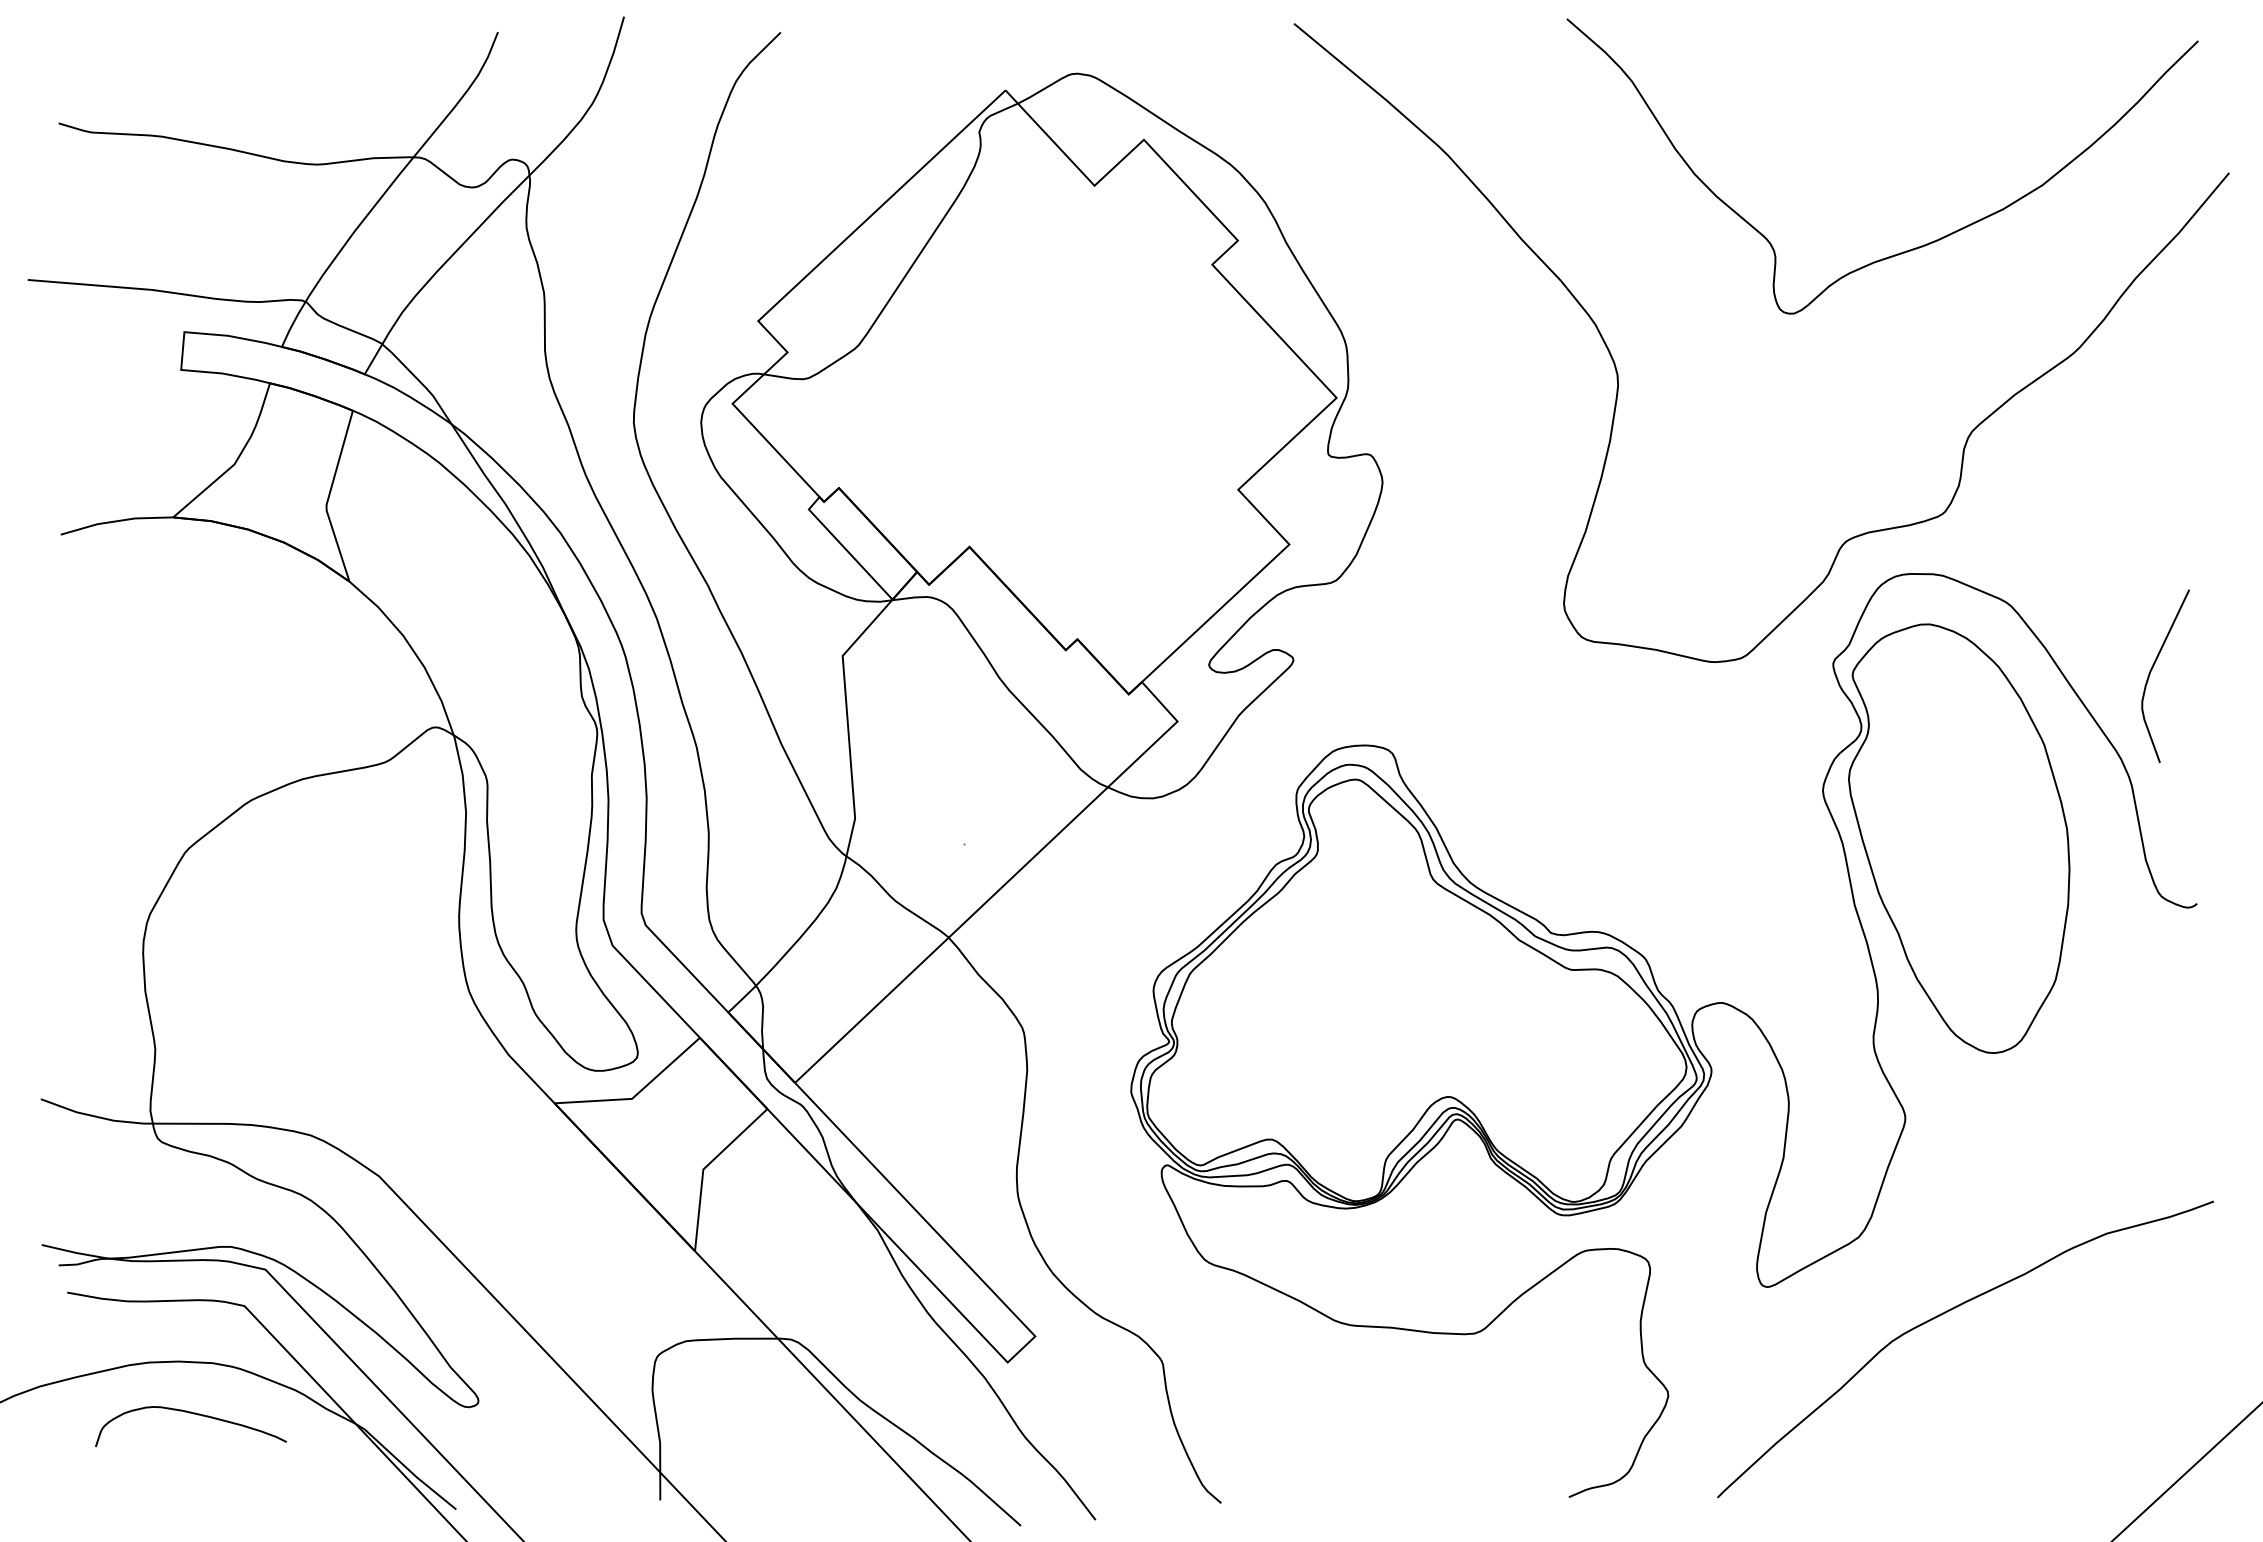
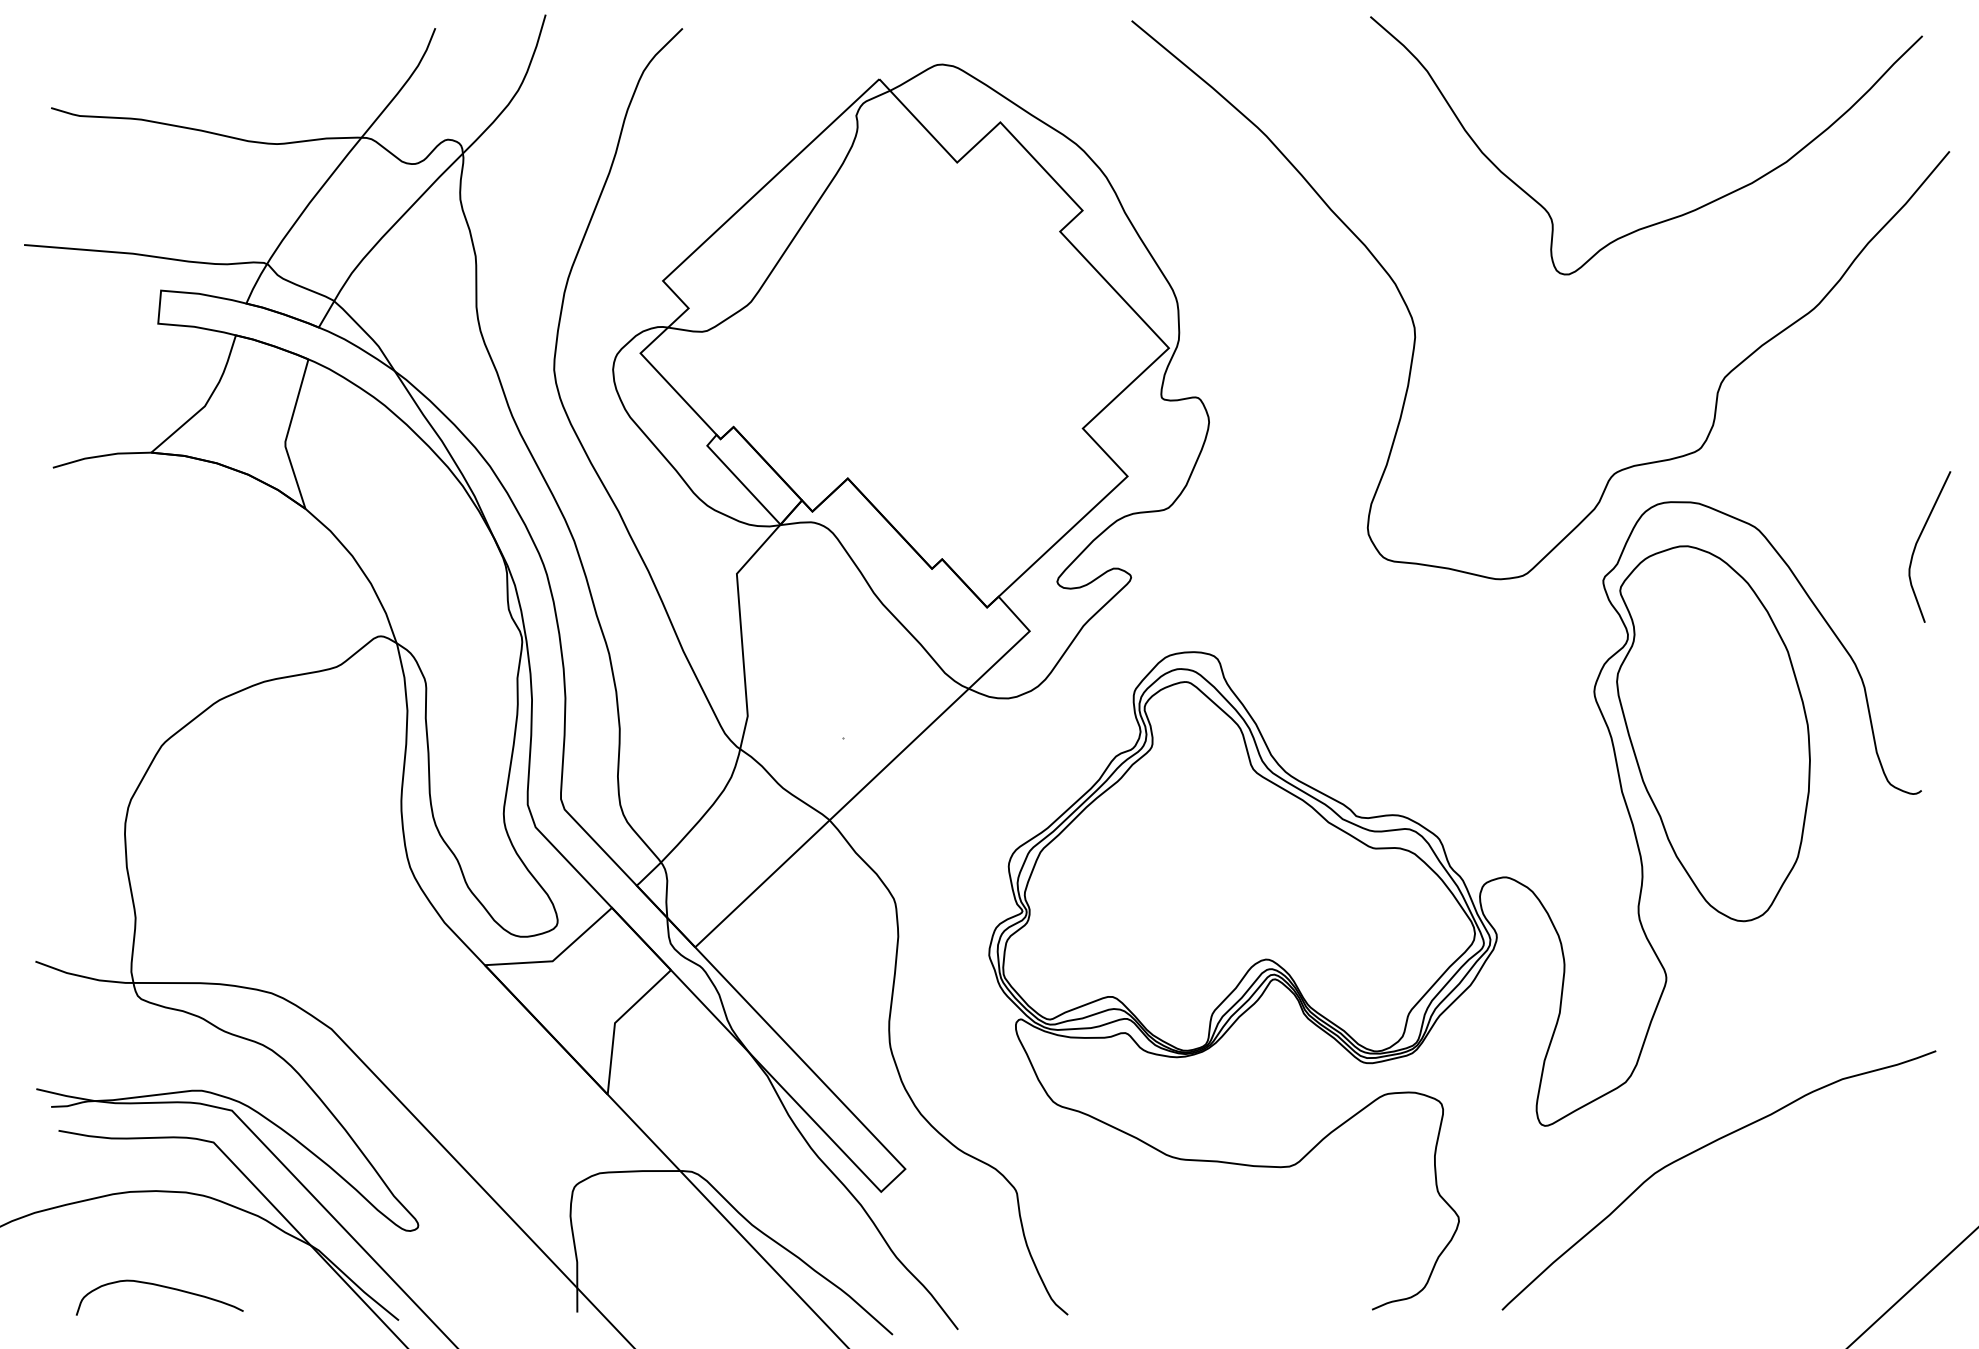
curve: (2152, 669) -> (1918, 541), moved
curve: (193, 1414) -> (162, 1287), moved

